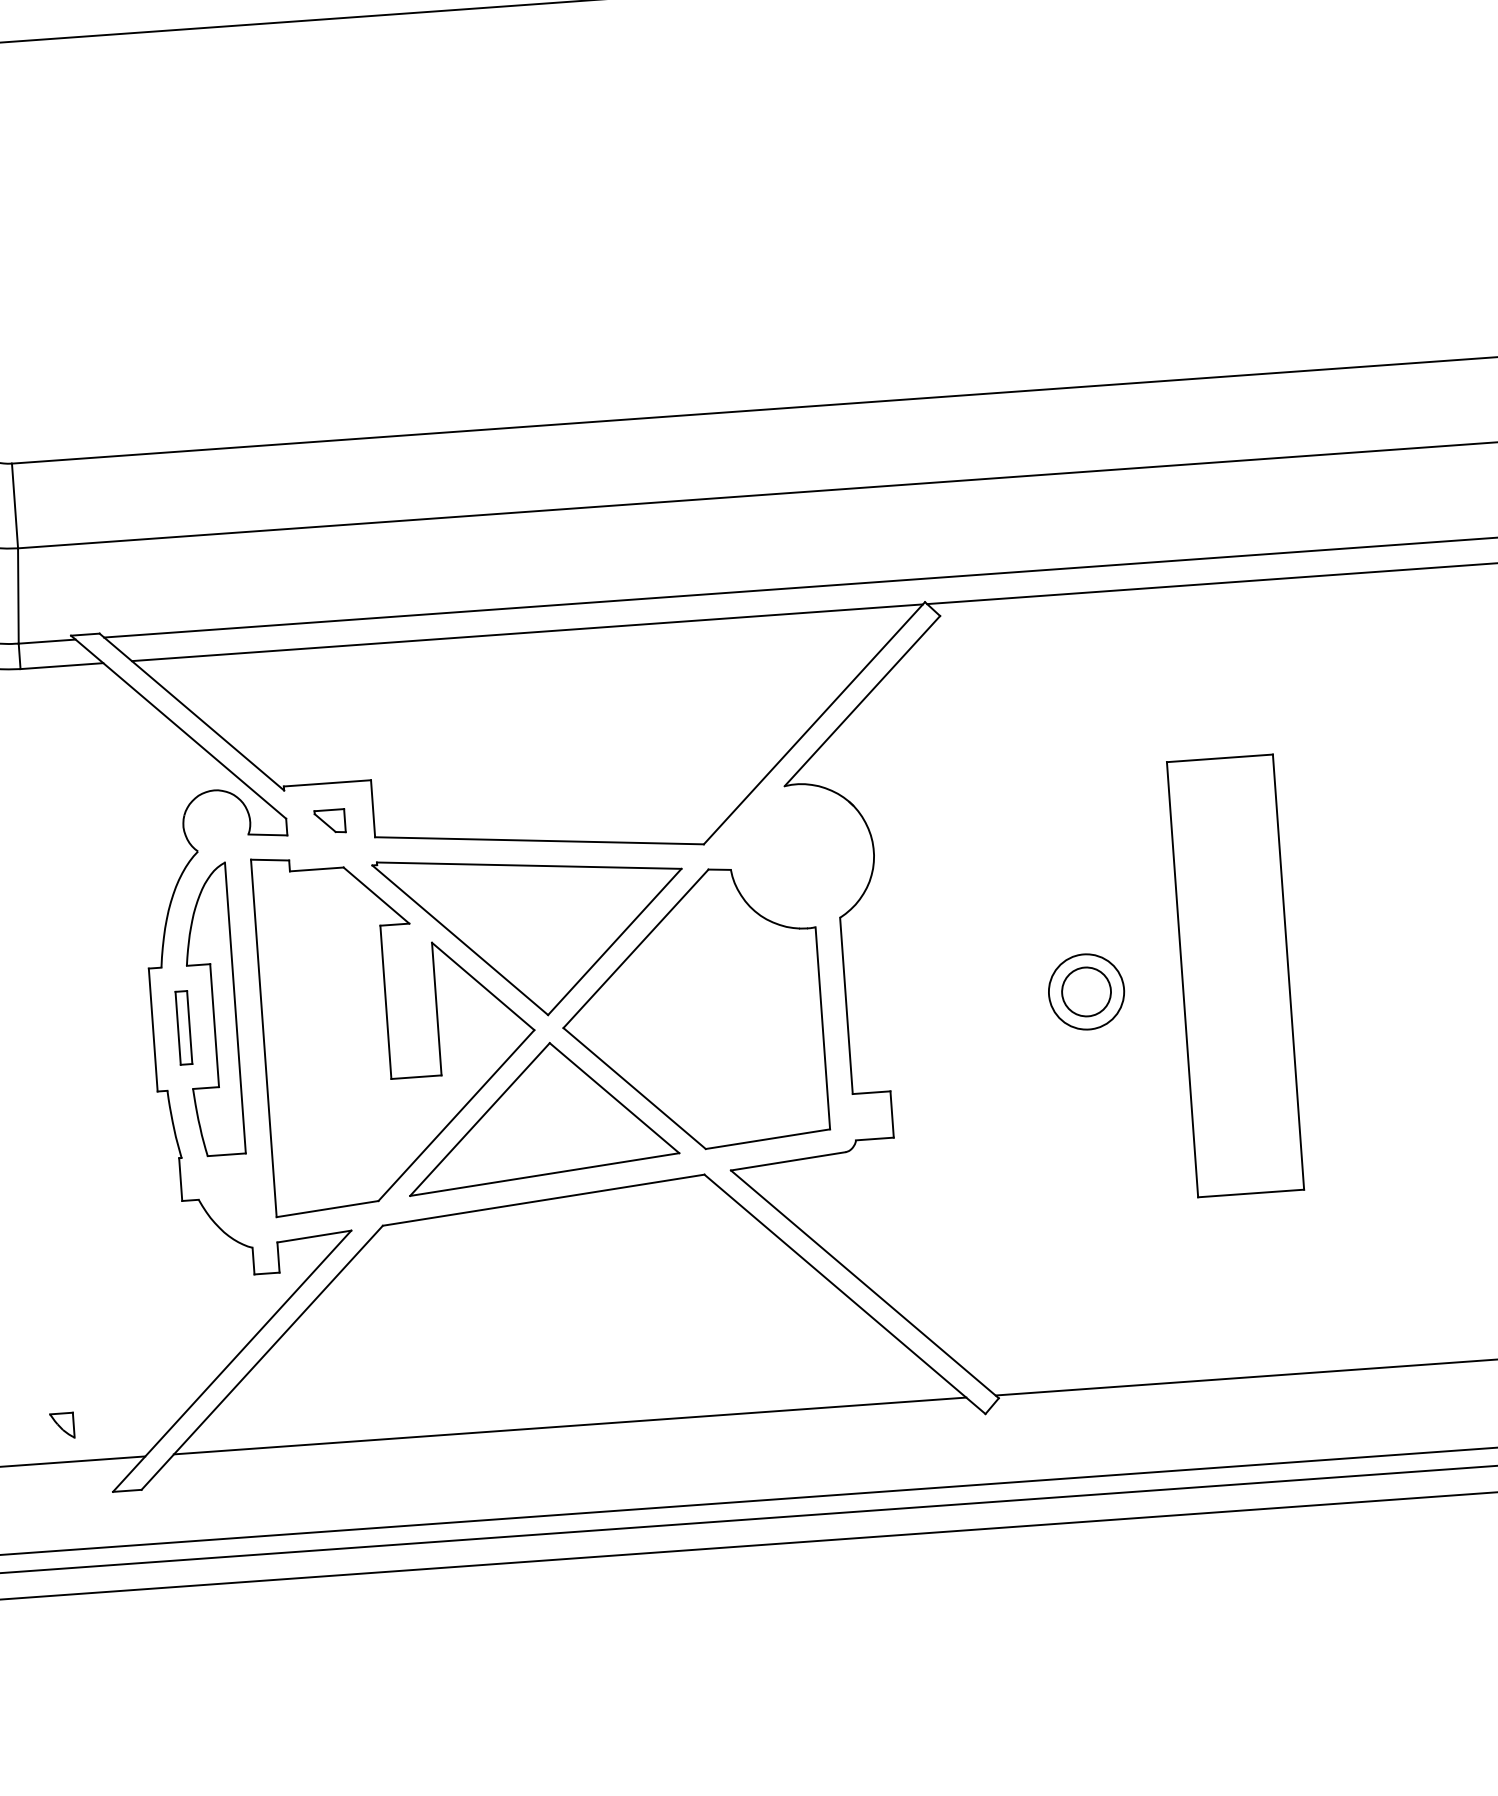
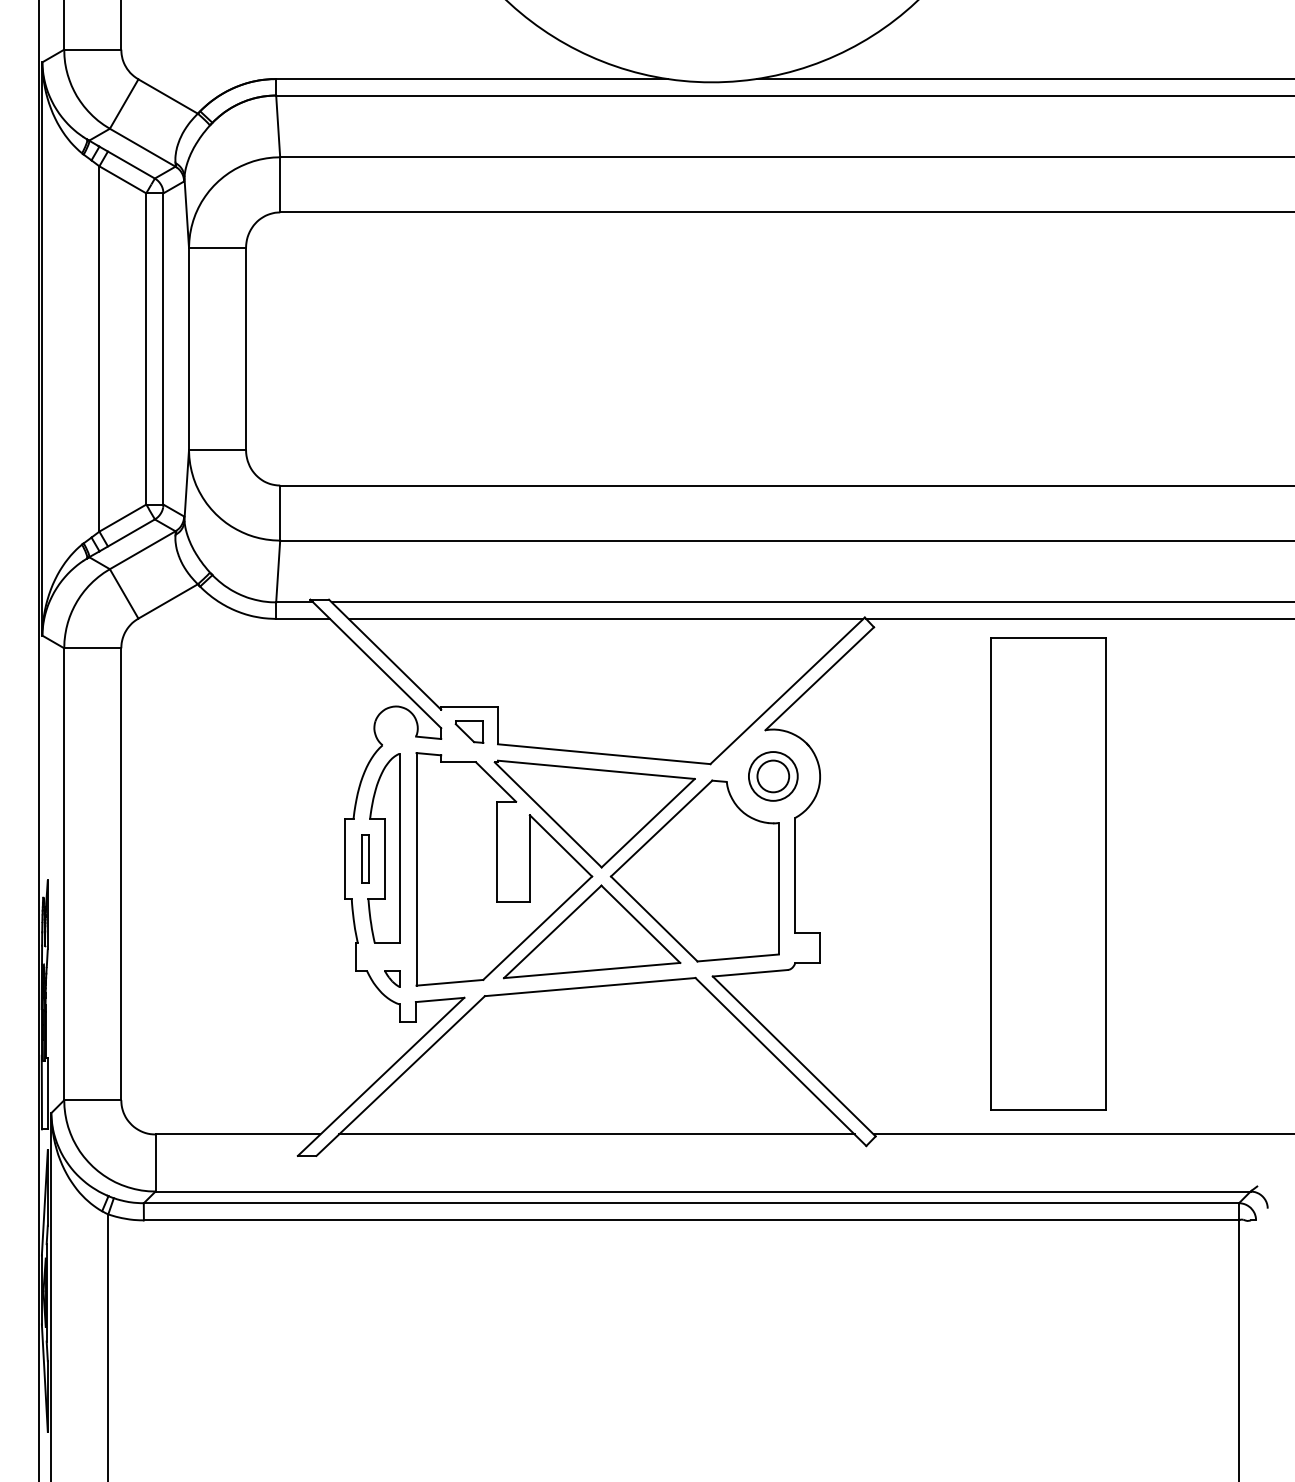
part: (330, 820) -> (469, 731), size x1.43
part: (1235, 975) -> (1048, 873), size x1.67
part: (1086, 992) -> (773, 776), moved
part: (62, 1425) -> (392, 978), moved

